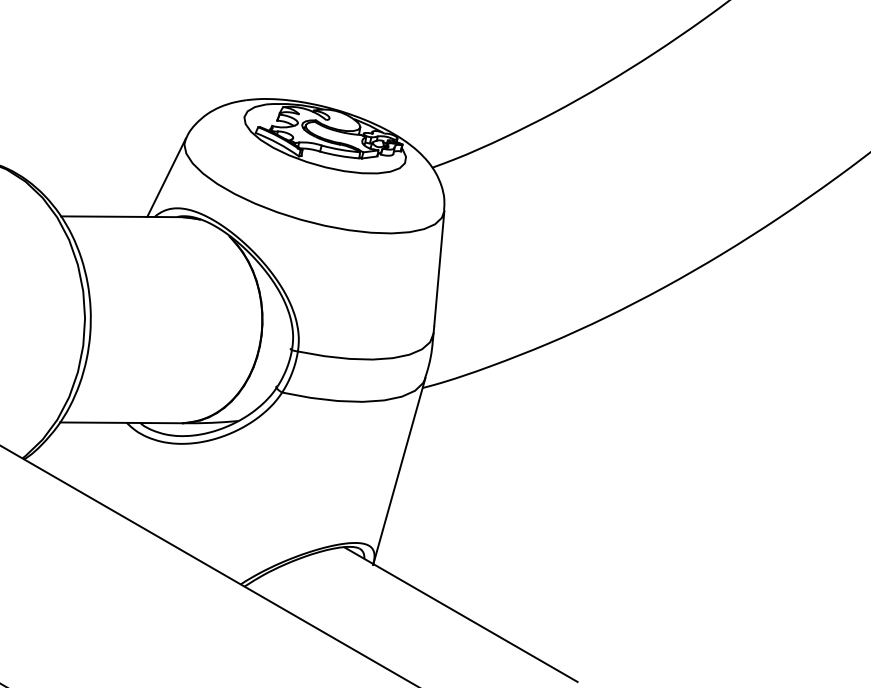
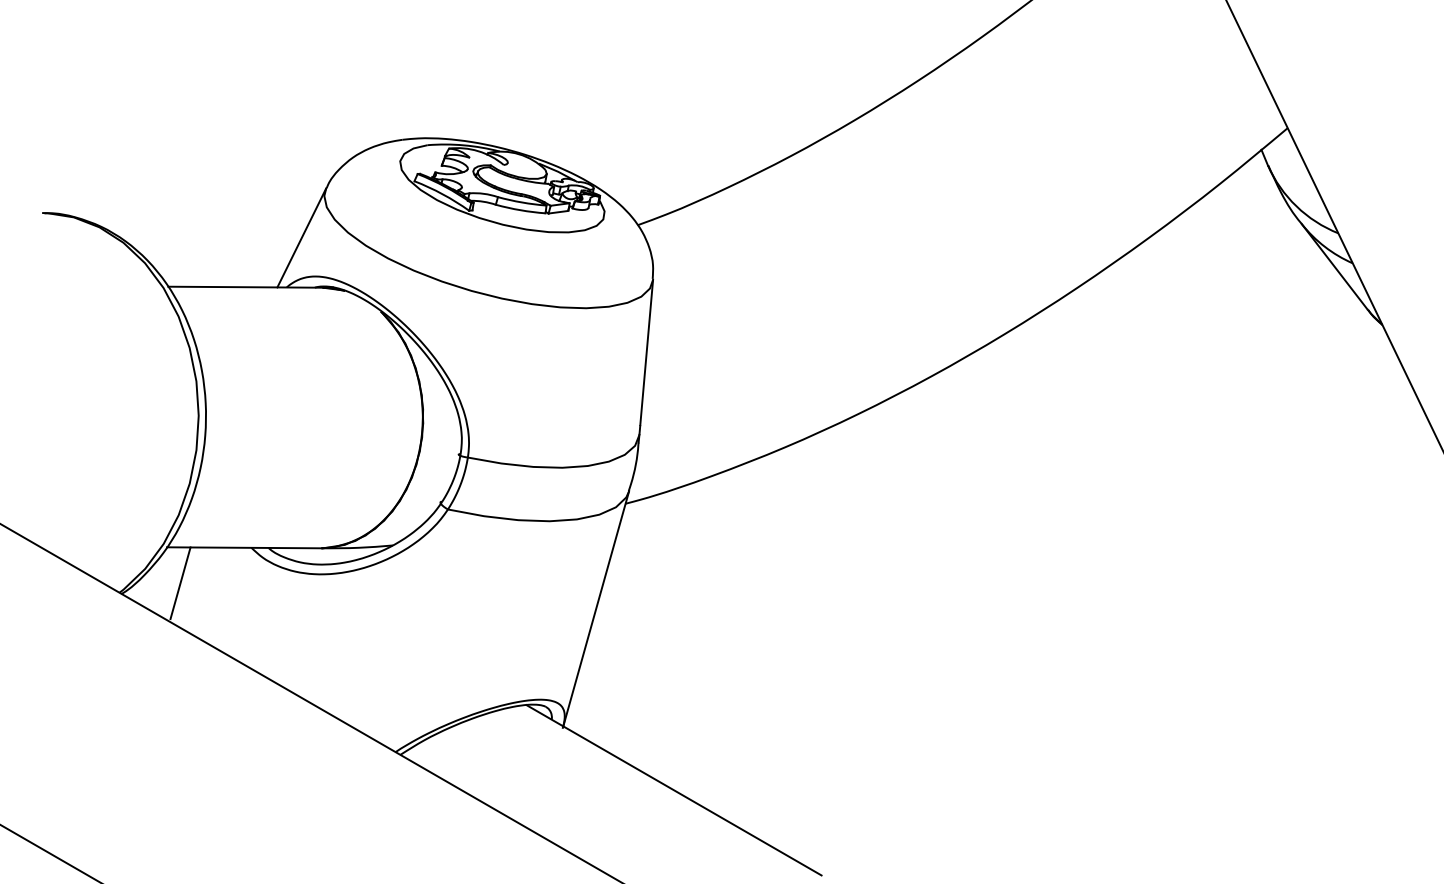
line: (70, 451) -> (180, 583), added

